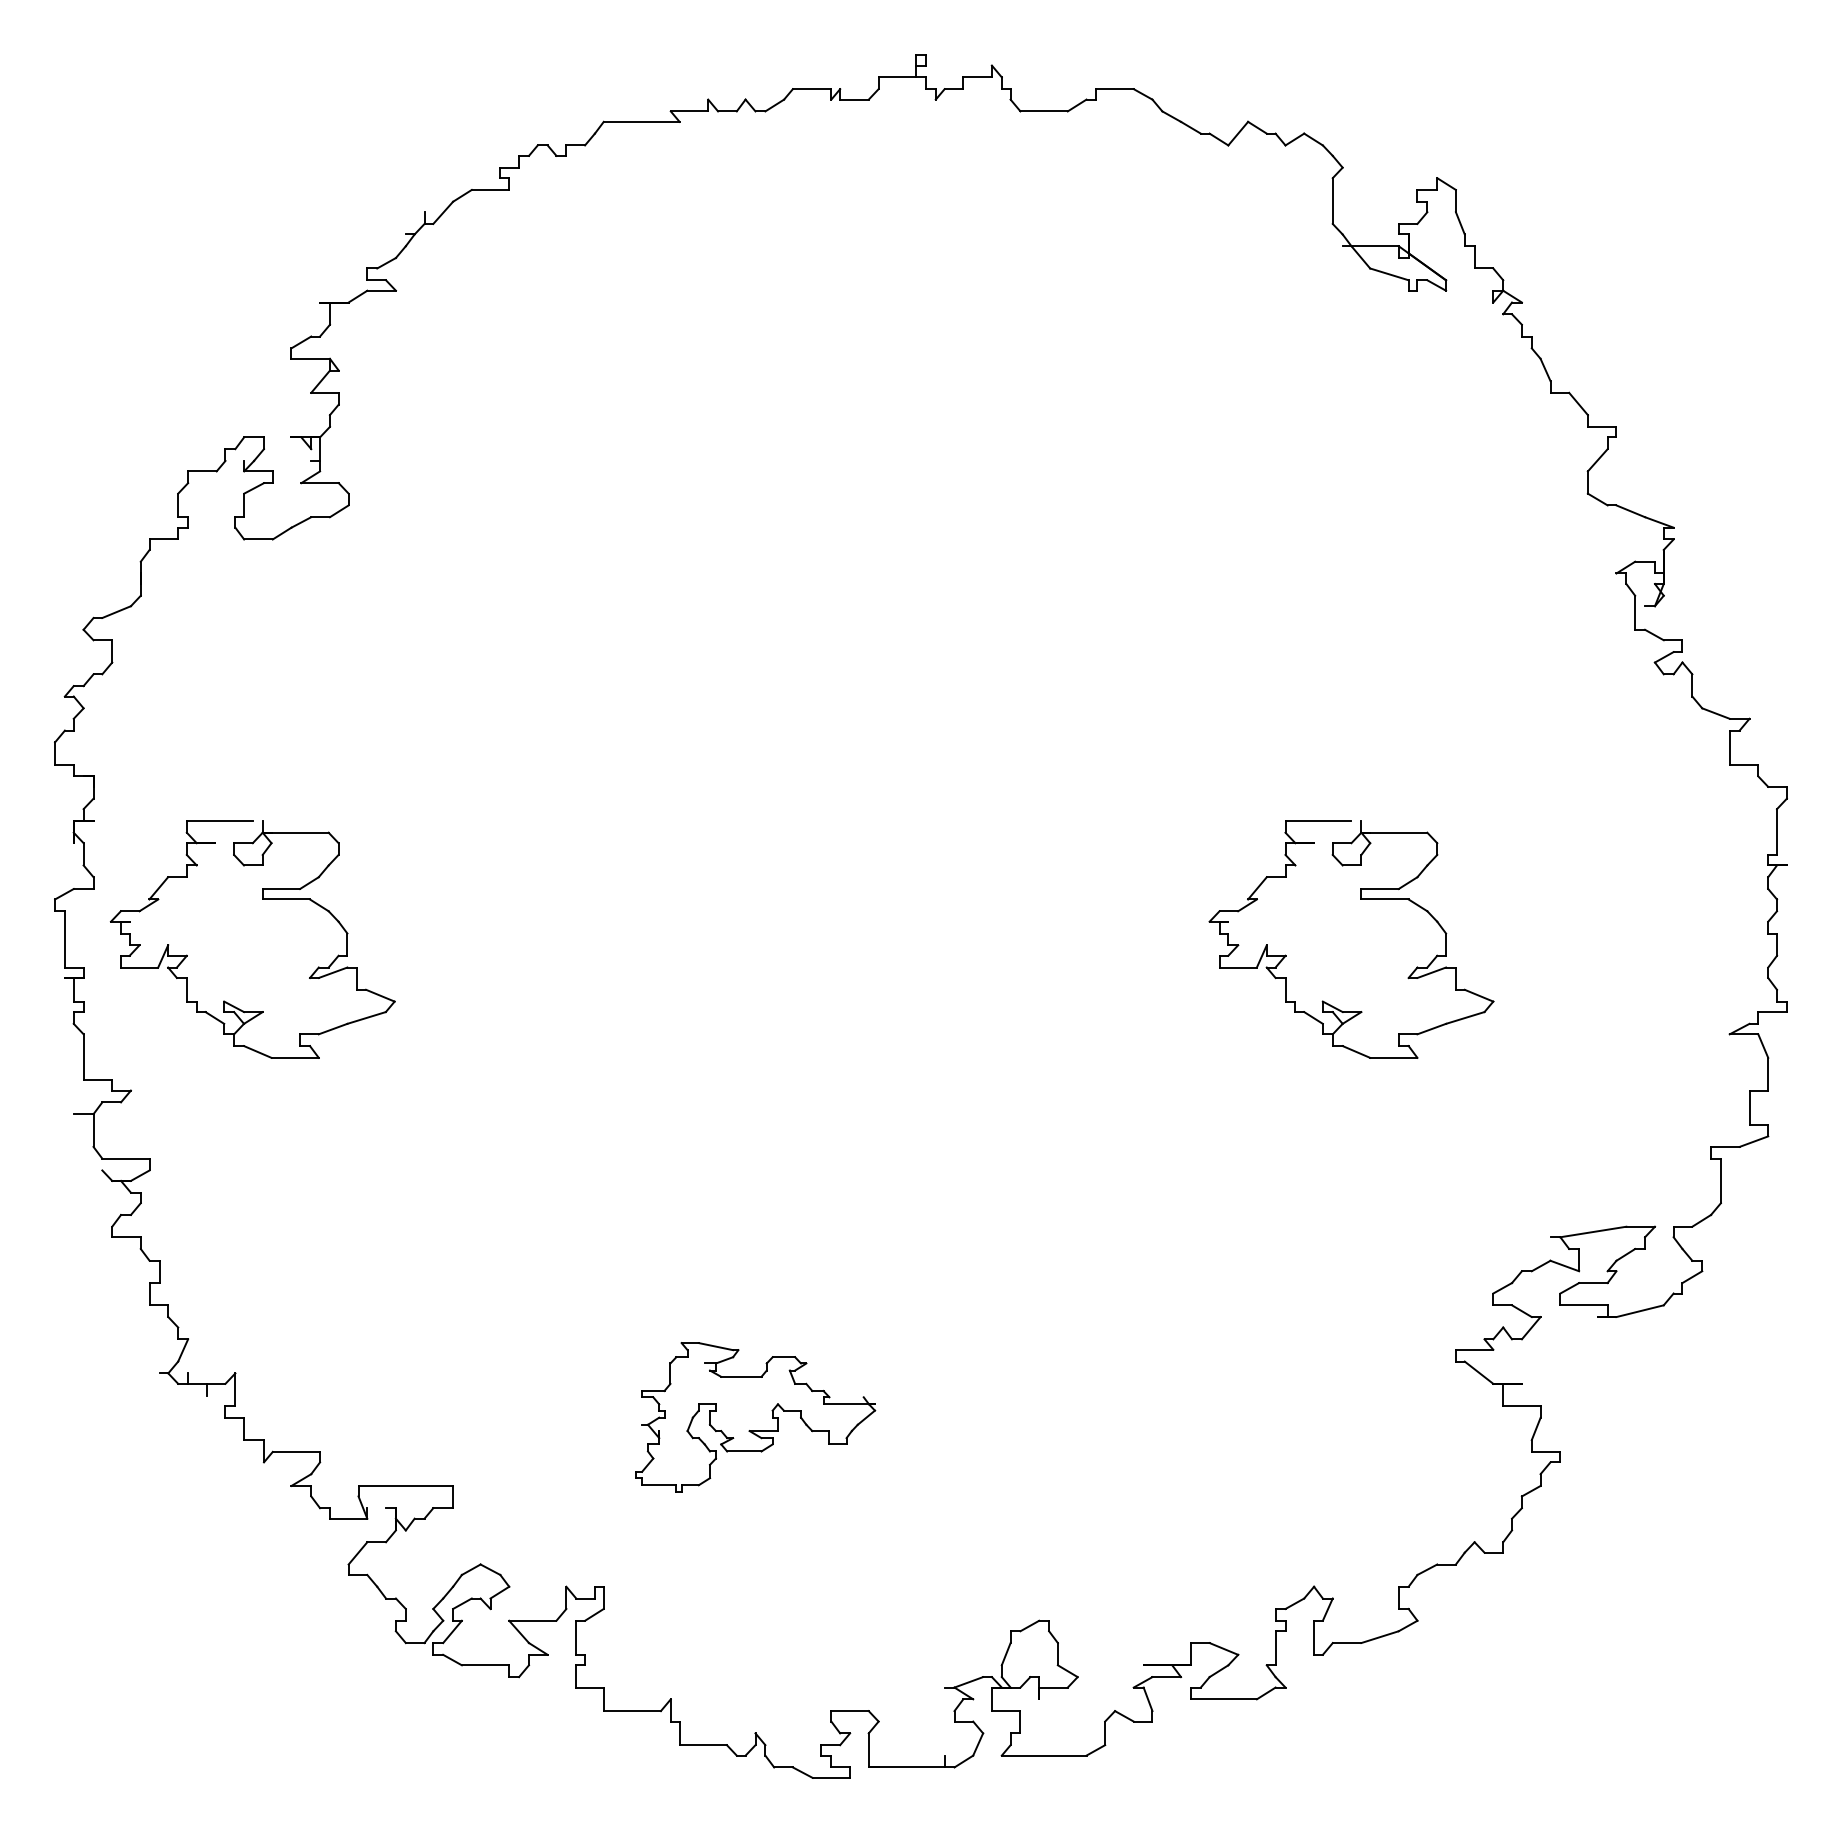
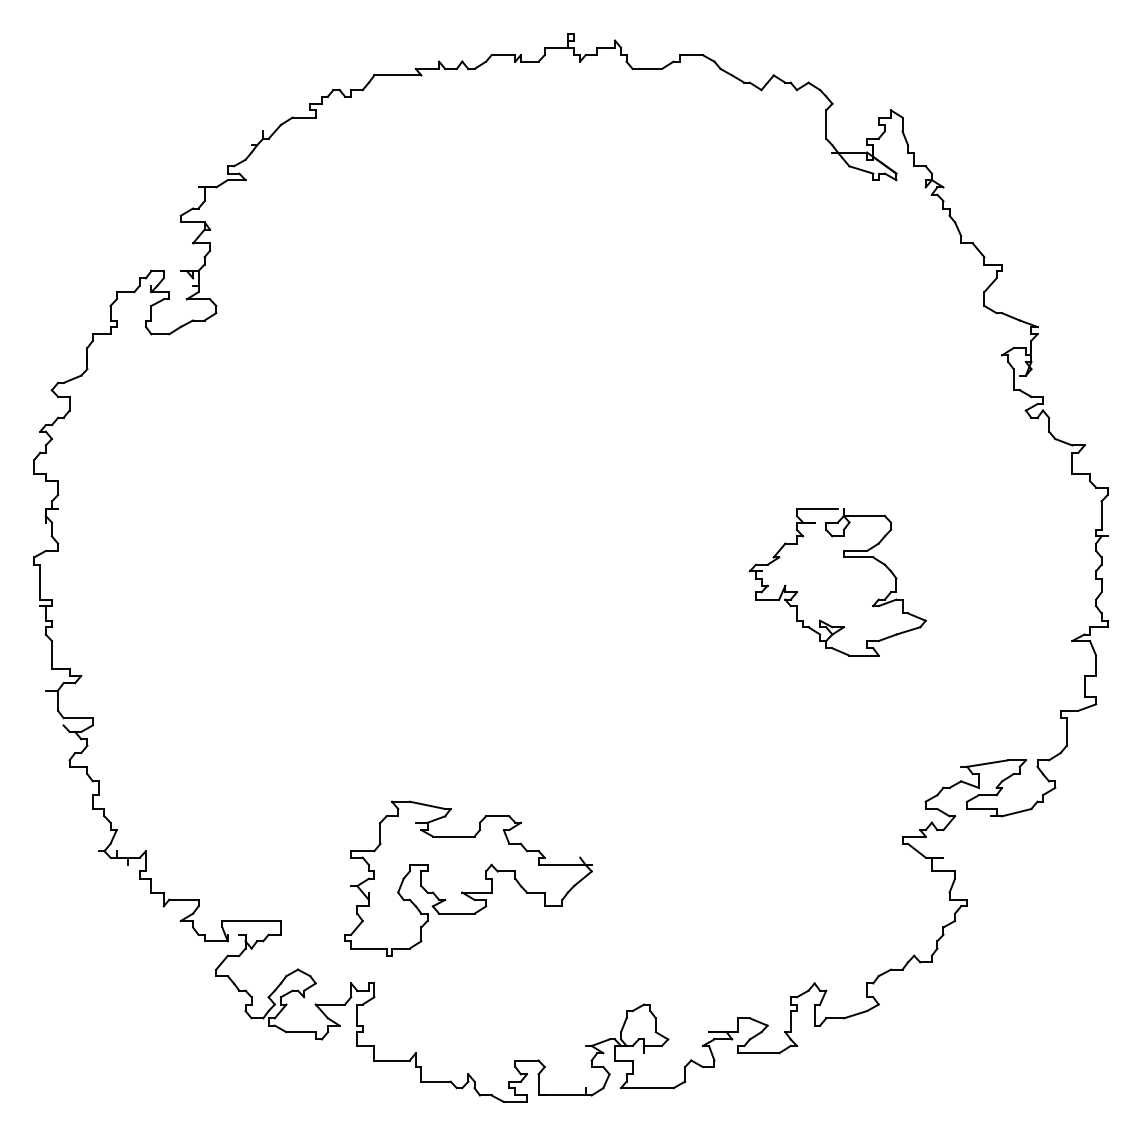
part: (261, 899) -> (162, 557), removed
part: (755, 1417) -> (468, 878), size x1.67

